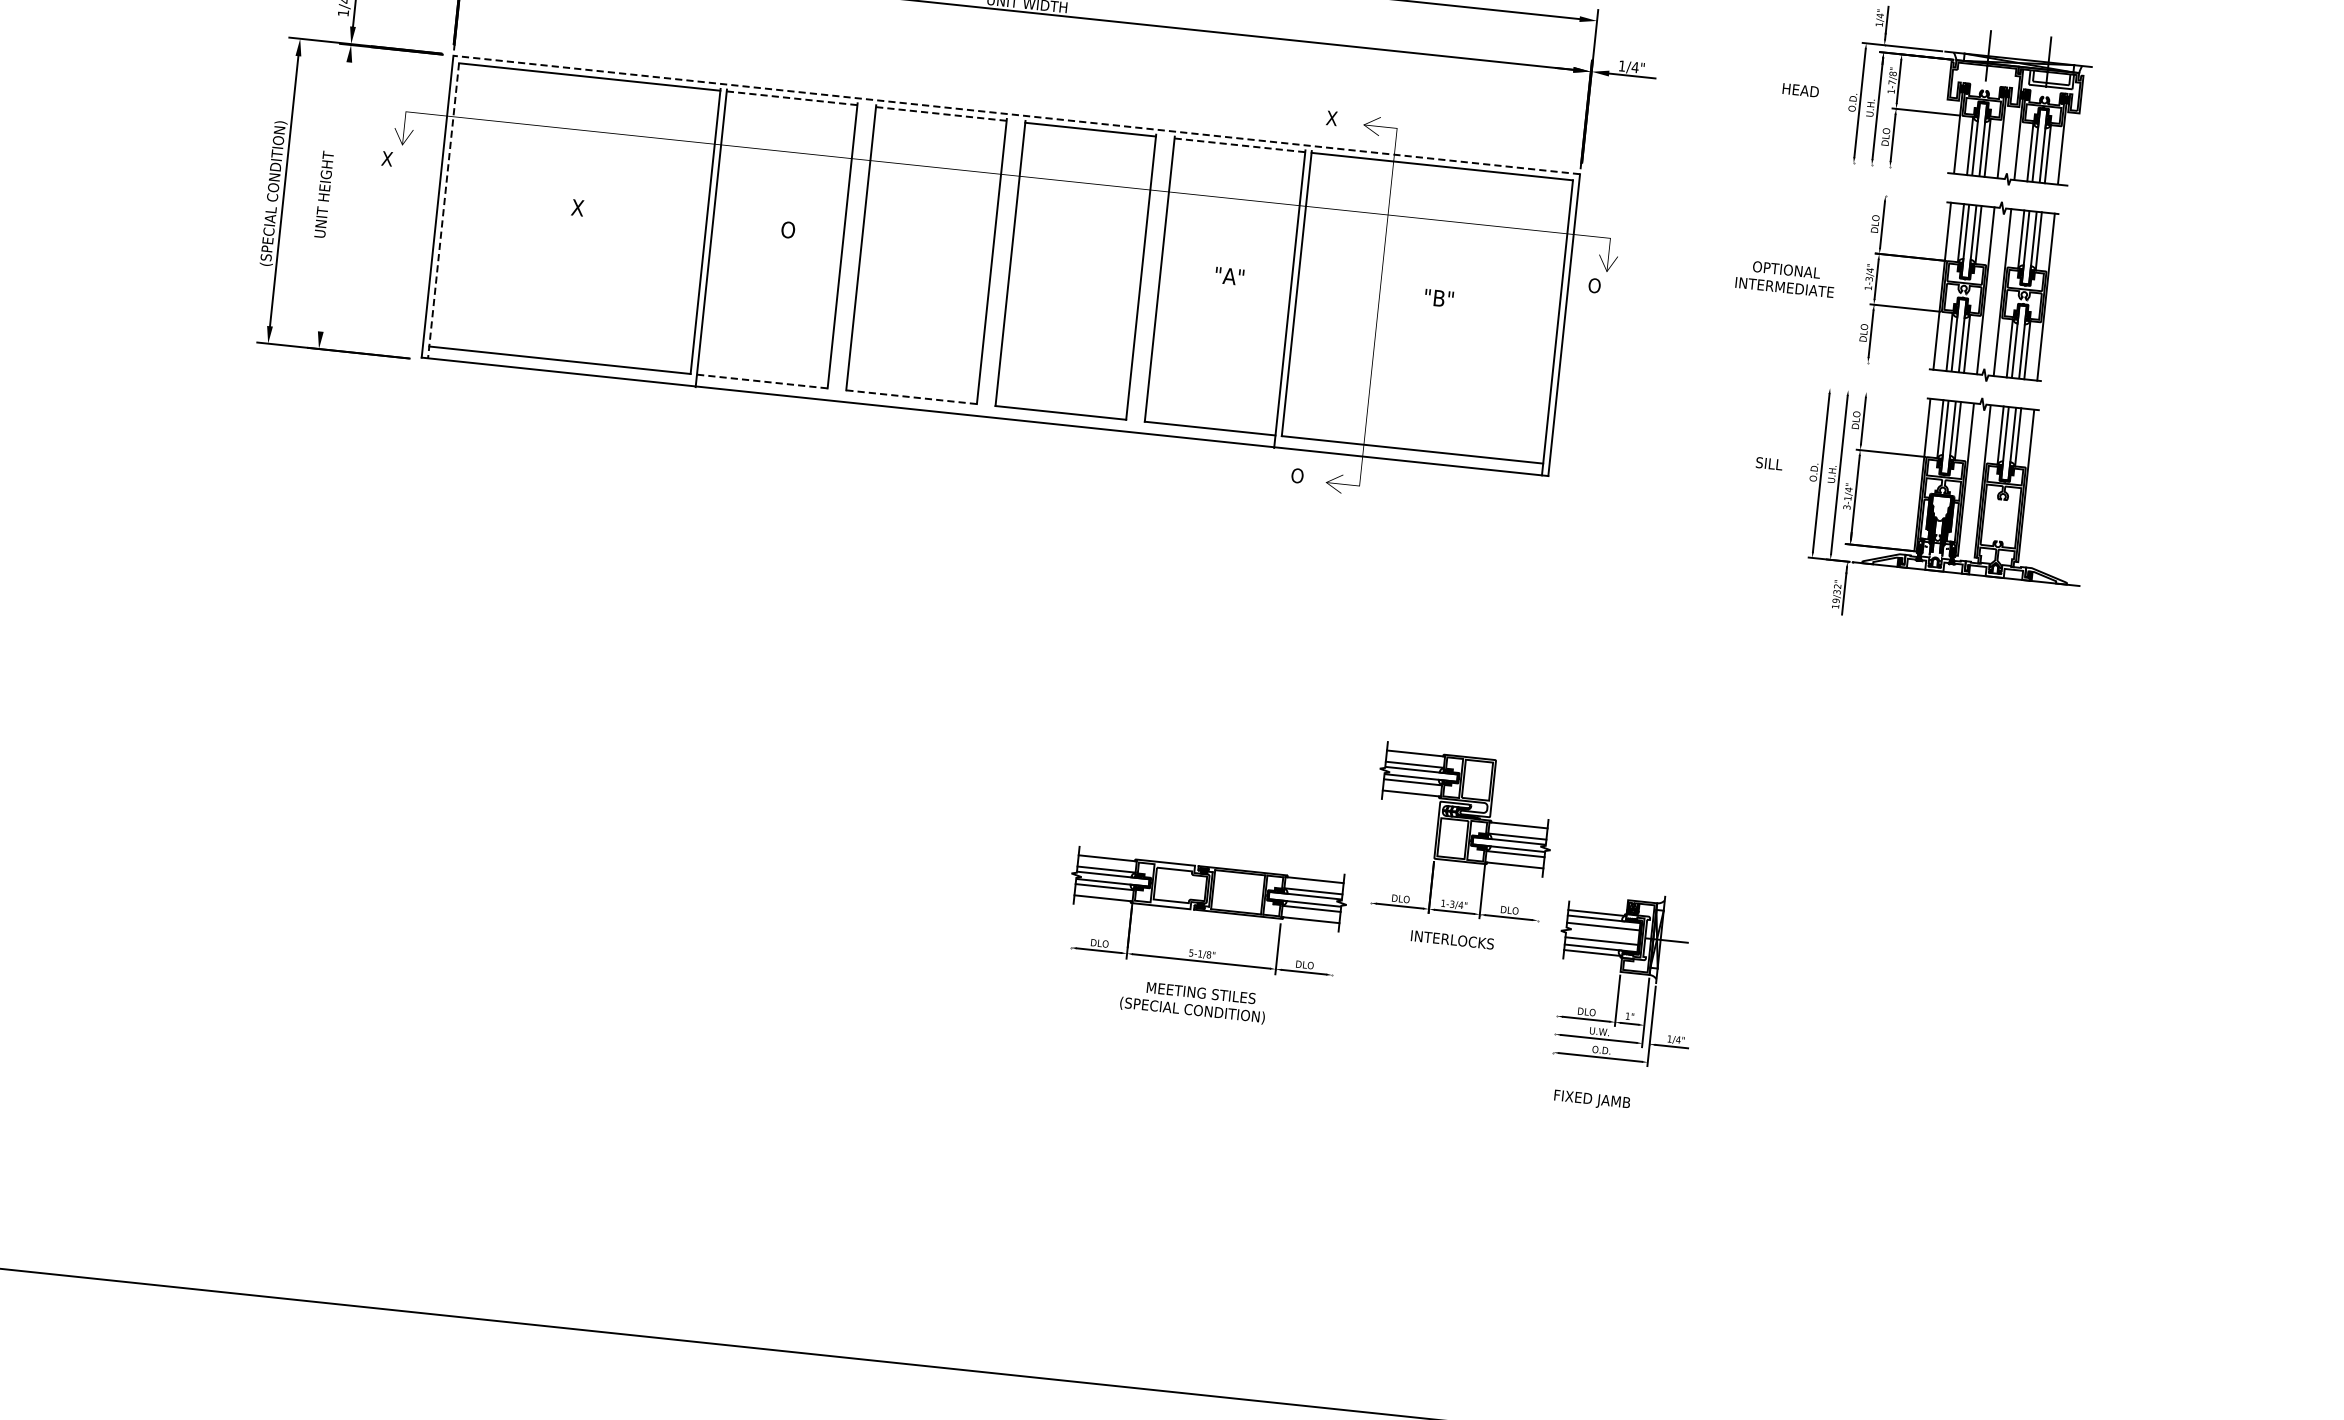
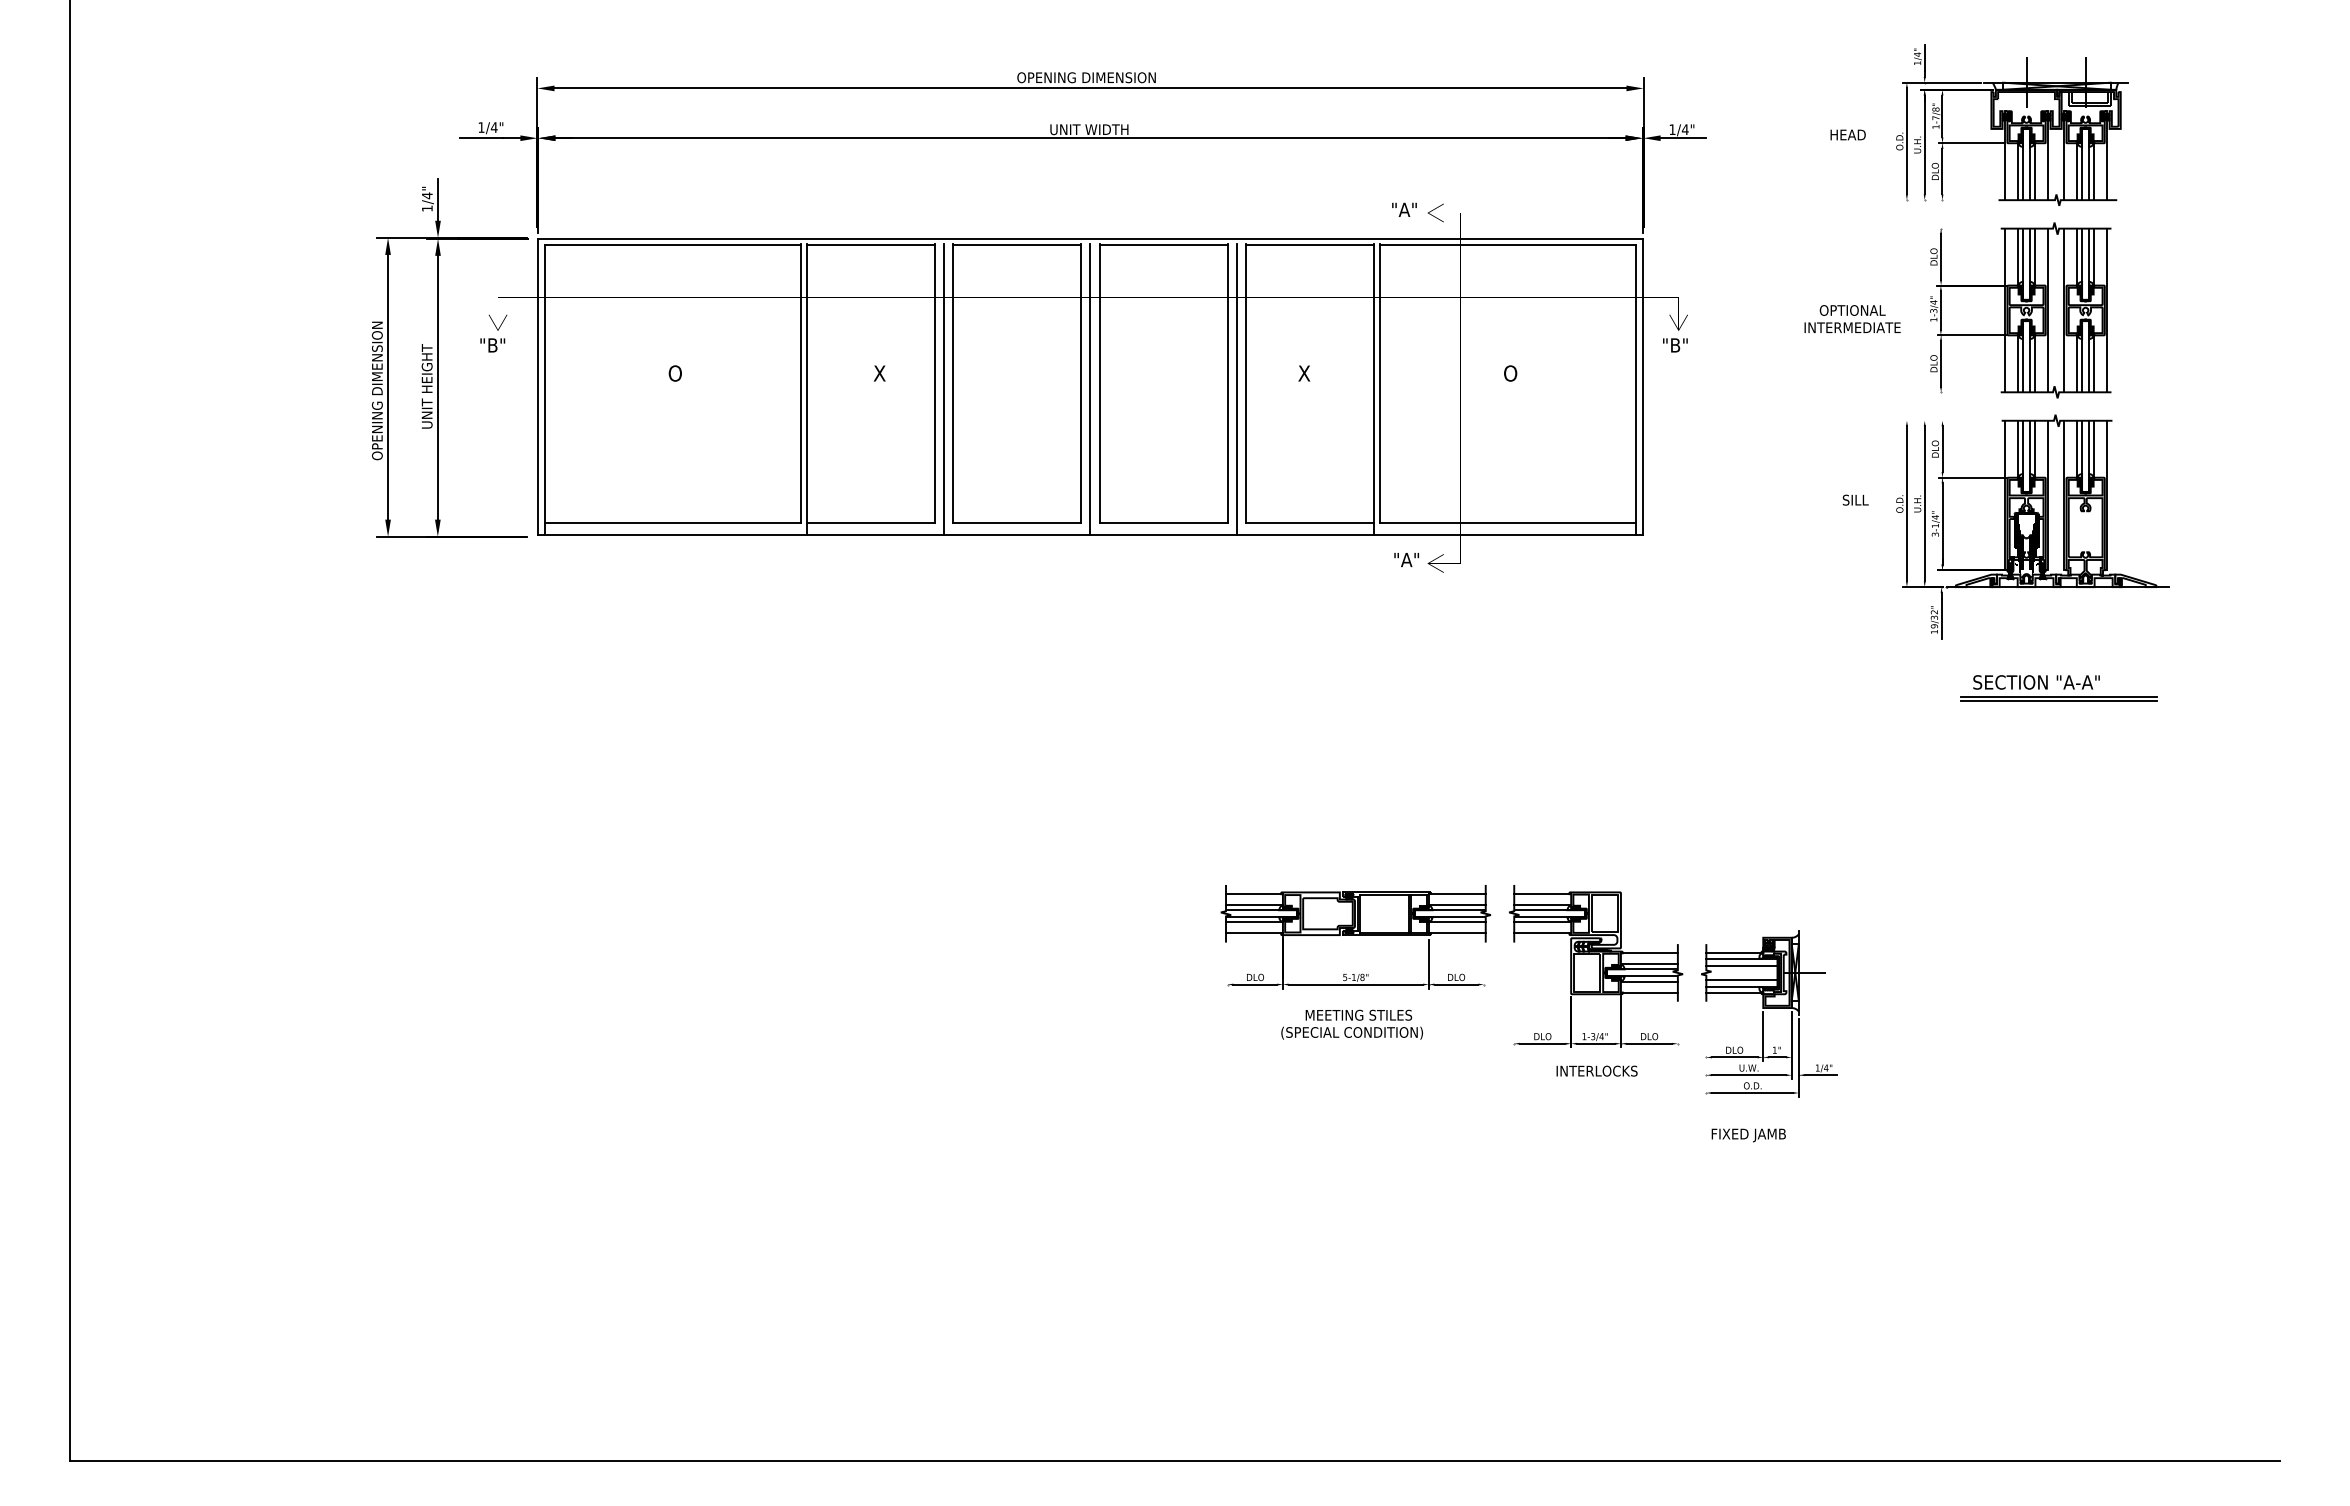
line: (791, 98) -> (870, 245), dashed -> solid
line: (940, 113) -> (1016, 245), dashed -> solid
line: (1016, 114) -> (1090, 238), dashed -> solid
text: (1339, 118) -> (1403, 209), X -> "A"
line: (1239, 145) -> (1309, 245), dashed -> solid
text: (395, 159) -> (492, 345), X -> "B"
text: (273, 193) -> (377, 390), (SPECIAL CONDITION) -> OPENING DIMENSION
line: (334, 196) -> (437, 387), added
text: (577, 207) -> (674, 373), X -> O
line: (443, 211) -> (544, 390), dashed -> solid
text: (788, 229) -> (880, 373), O -> X
line: (851, 252) -> (944, 388), added
line: (1000, 268) -> (1090, 389), added
text: (1228, 276) -> (1312, 373), "A" -> X
line: (1149, 283) -> (1236, 388), added
text: (1601, 286) -> (1674, 345), O -> "B"
text: (1438, 298) -> (1518, 373), "B" -> O
line: (761, 381) -> (870, 523), dashed -> solid
line: (910, 397) -> (1016, 523), dashed -> solid
text: (1303, 475) -> (1405, 559), O -> "A"
part: (1956, 677) -> (2058, 688), added
part: (1461, 847) -> (1596, 980), moved
part: (1201, 951) -> (1354, 974), moved

